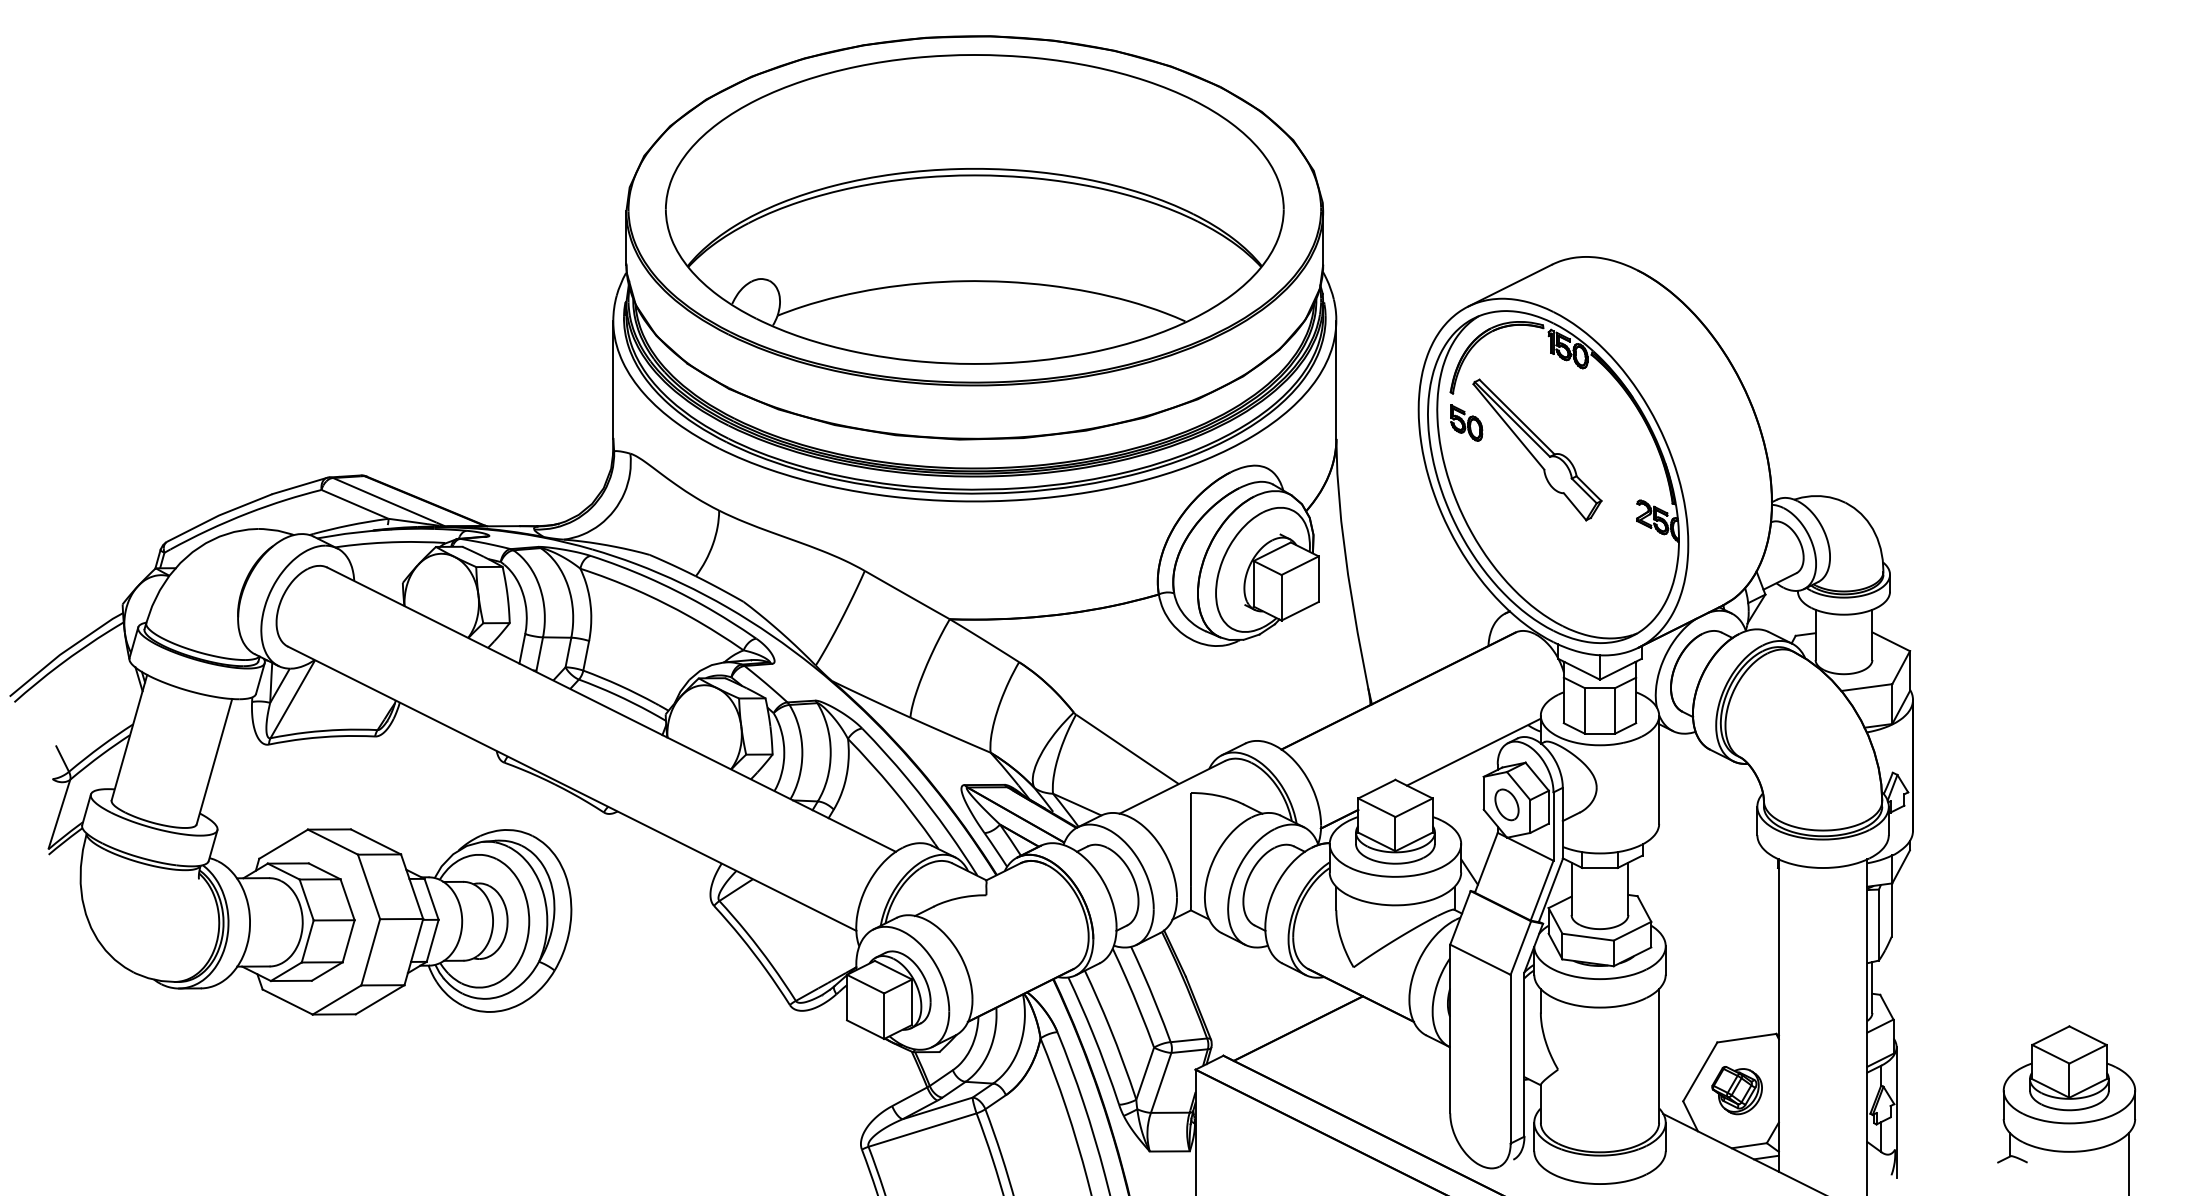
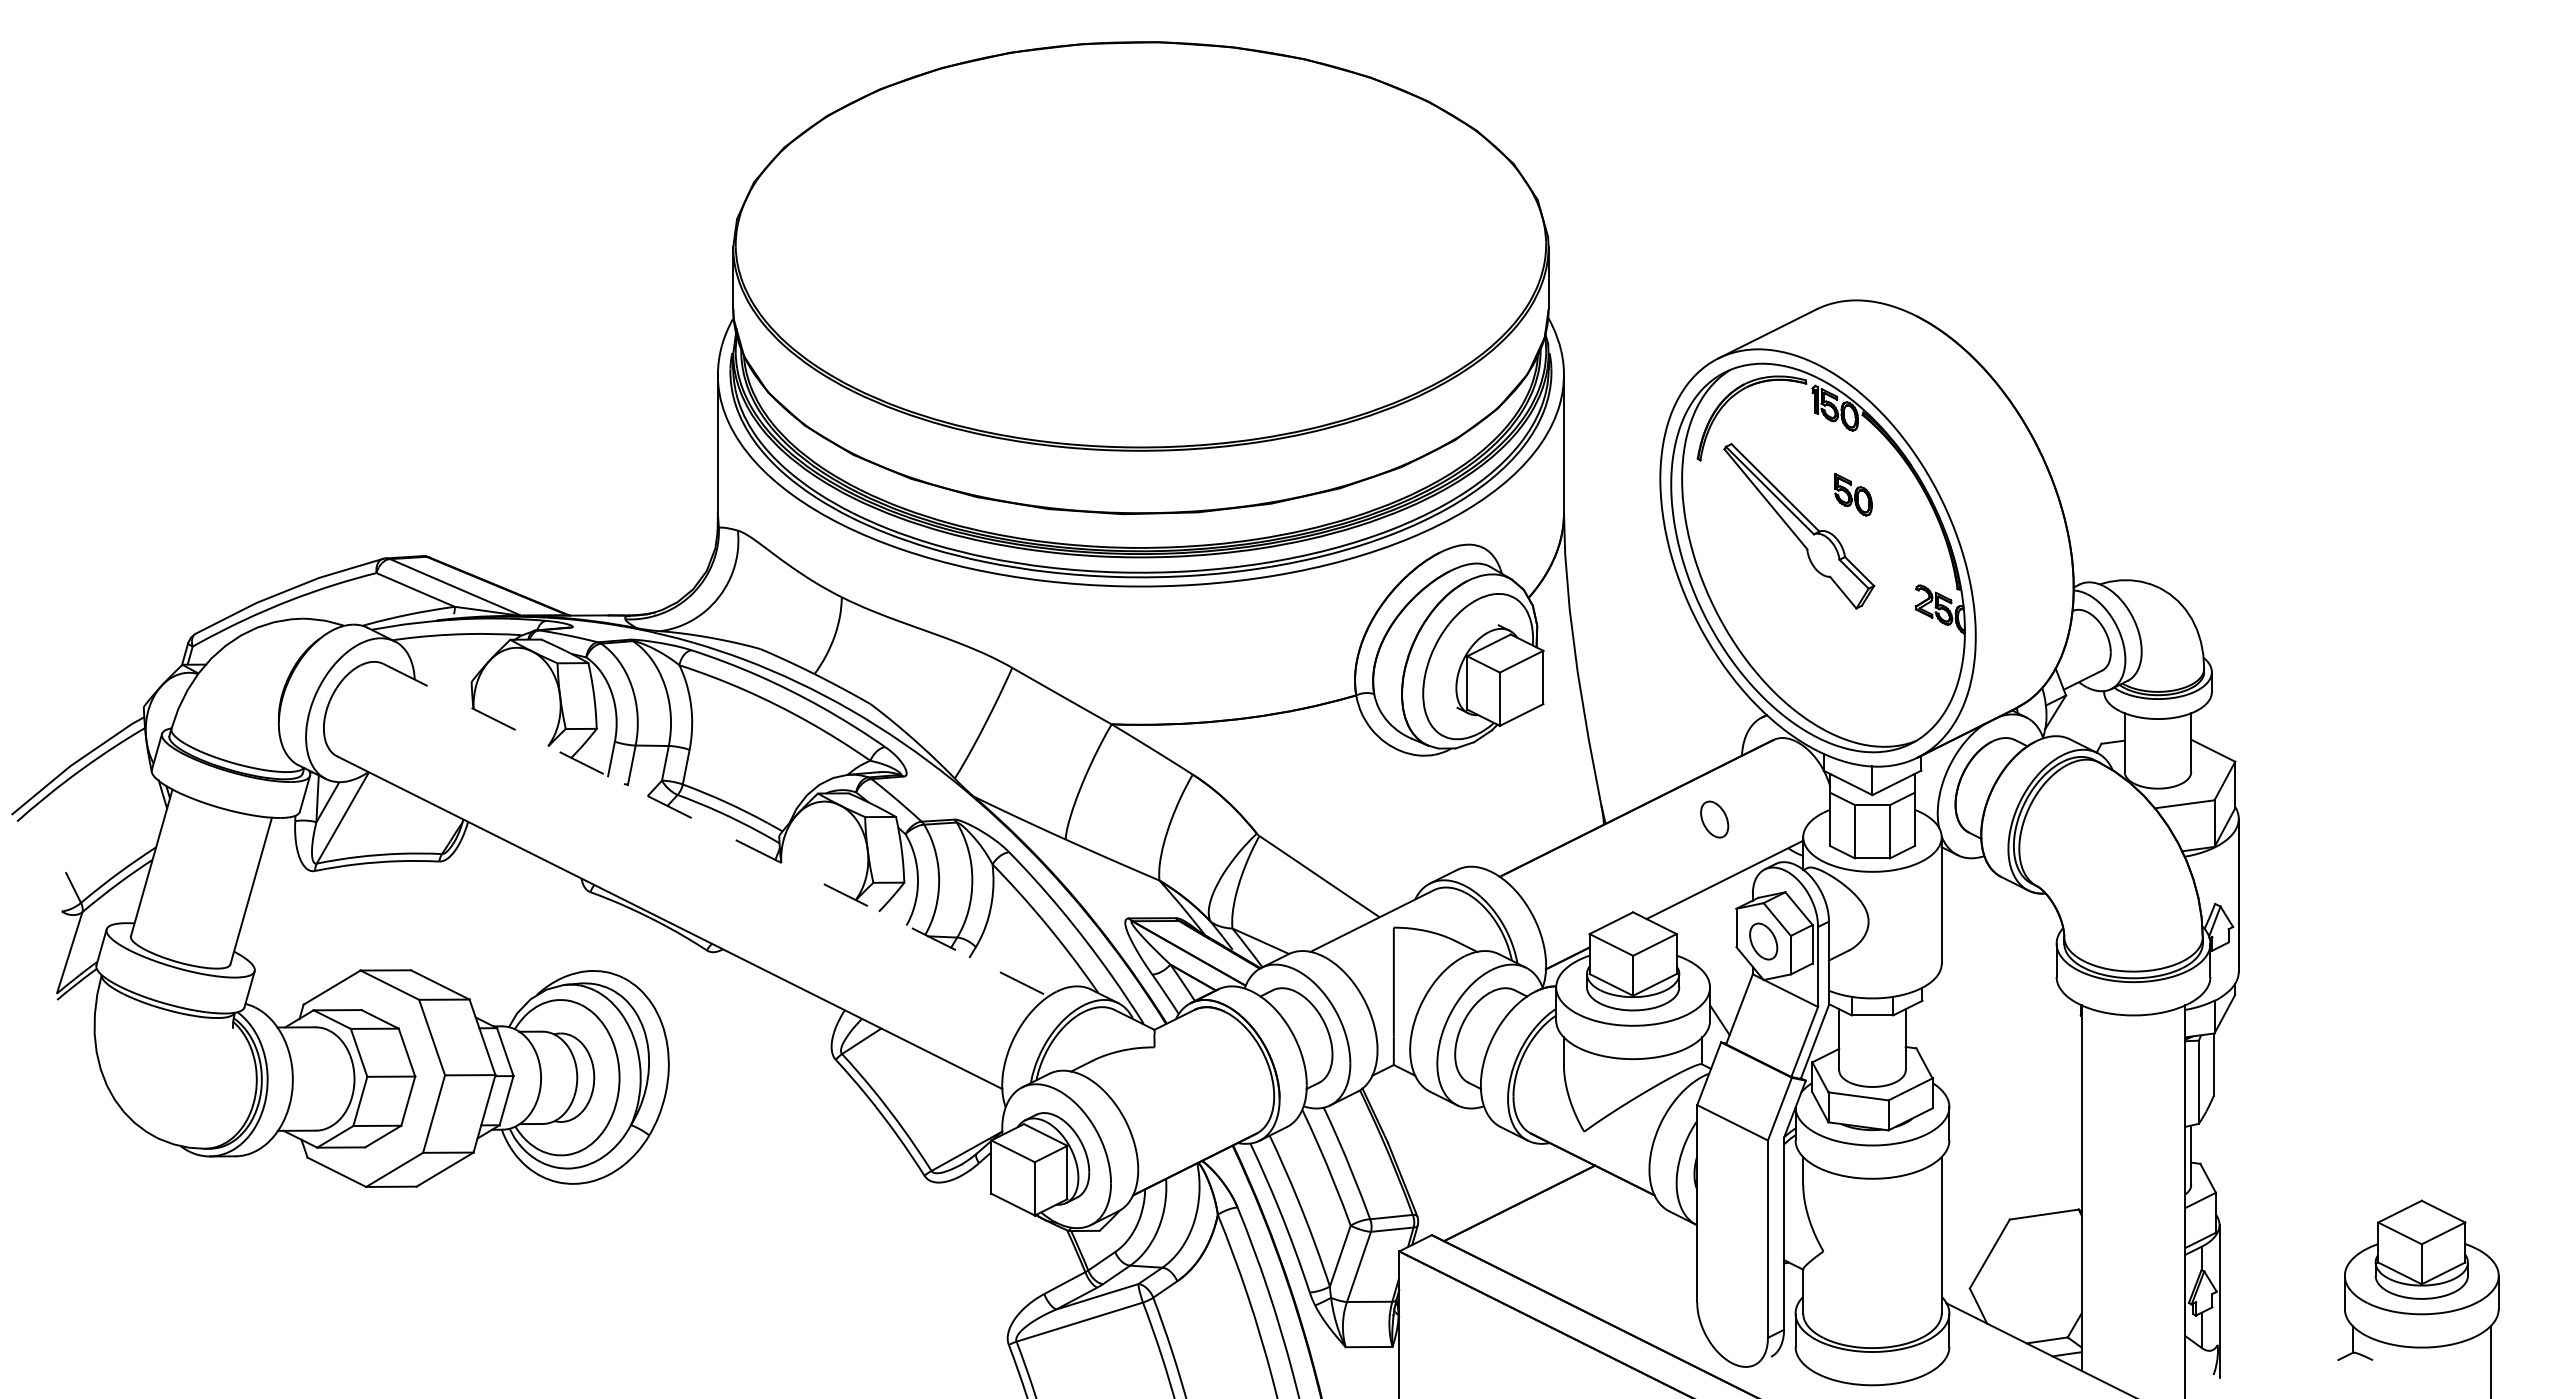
part: (974, 209) -> (1140, 244), removed
part: (1466, 422) -> (1853, 494), moved
part: (1464, 700) -> (1714, 819), added
line: (612, 709) -> (716, 830), solid -> dashed
part: (1736, 1090) -> (2032, 1275), removed

